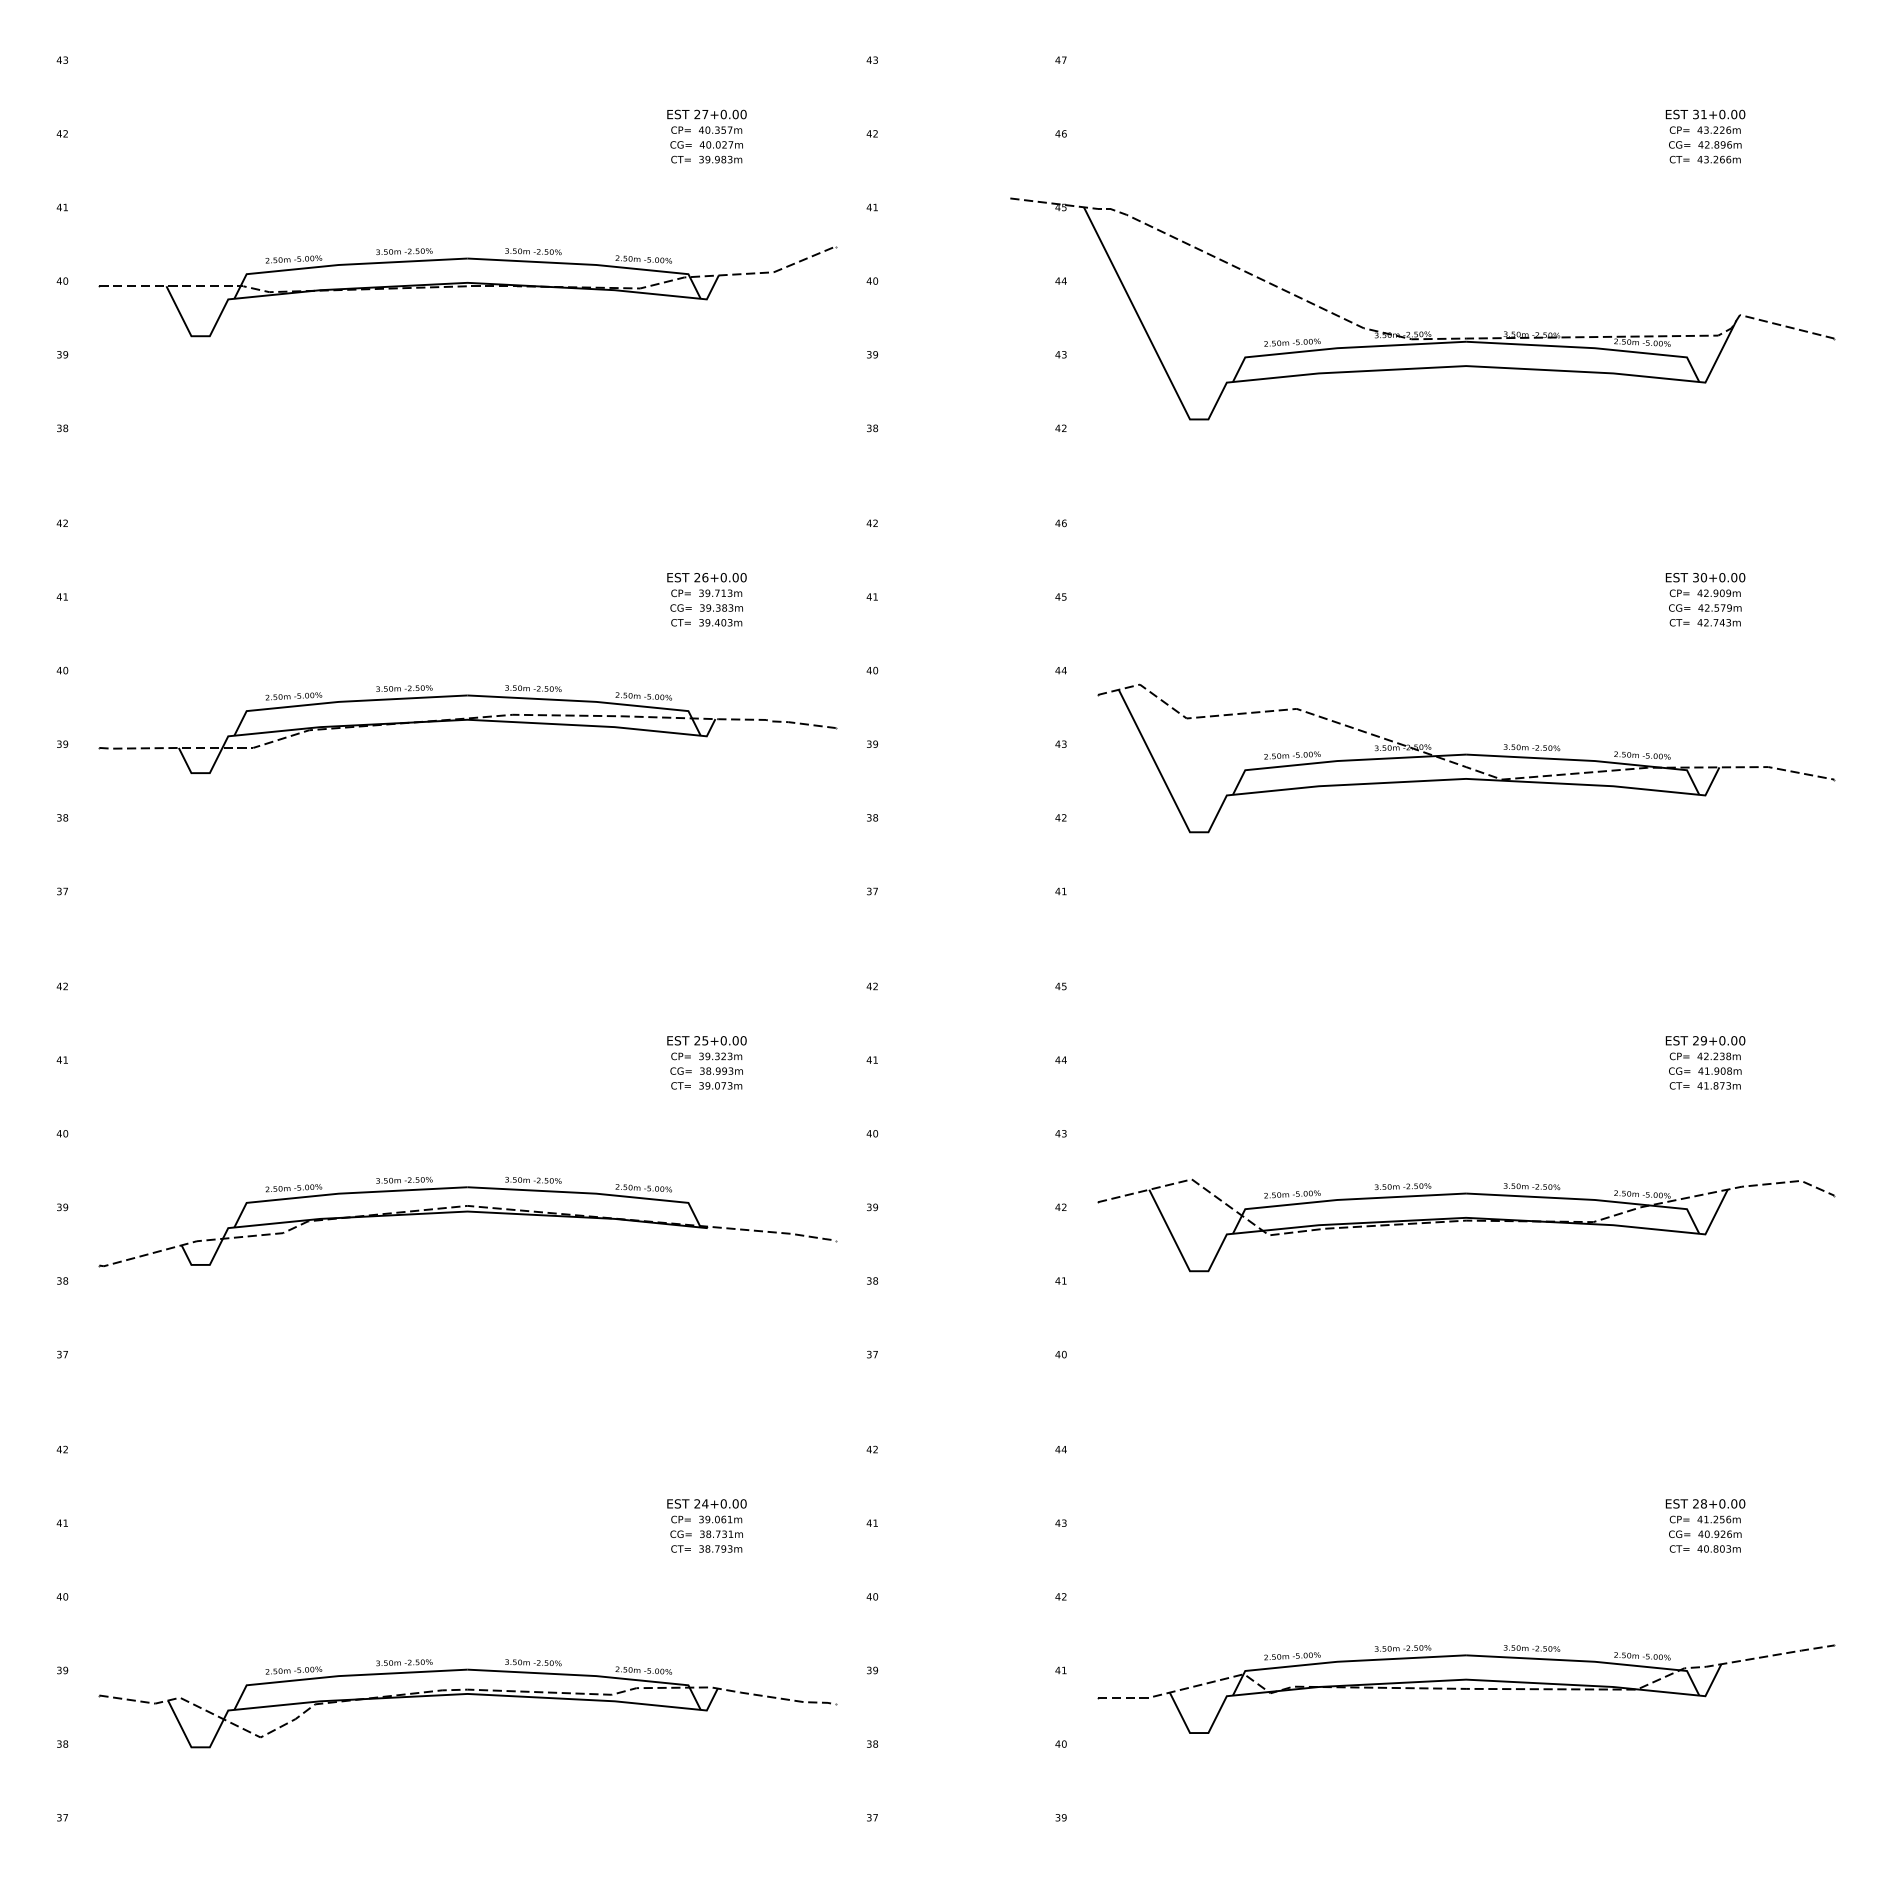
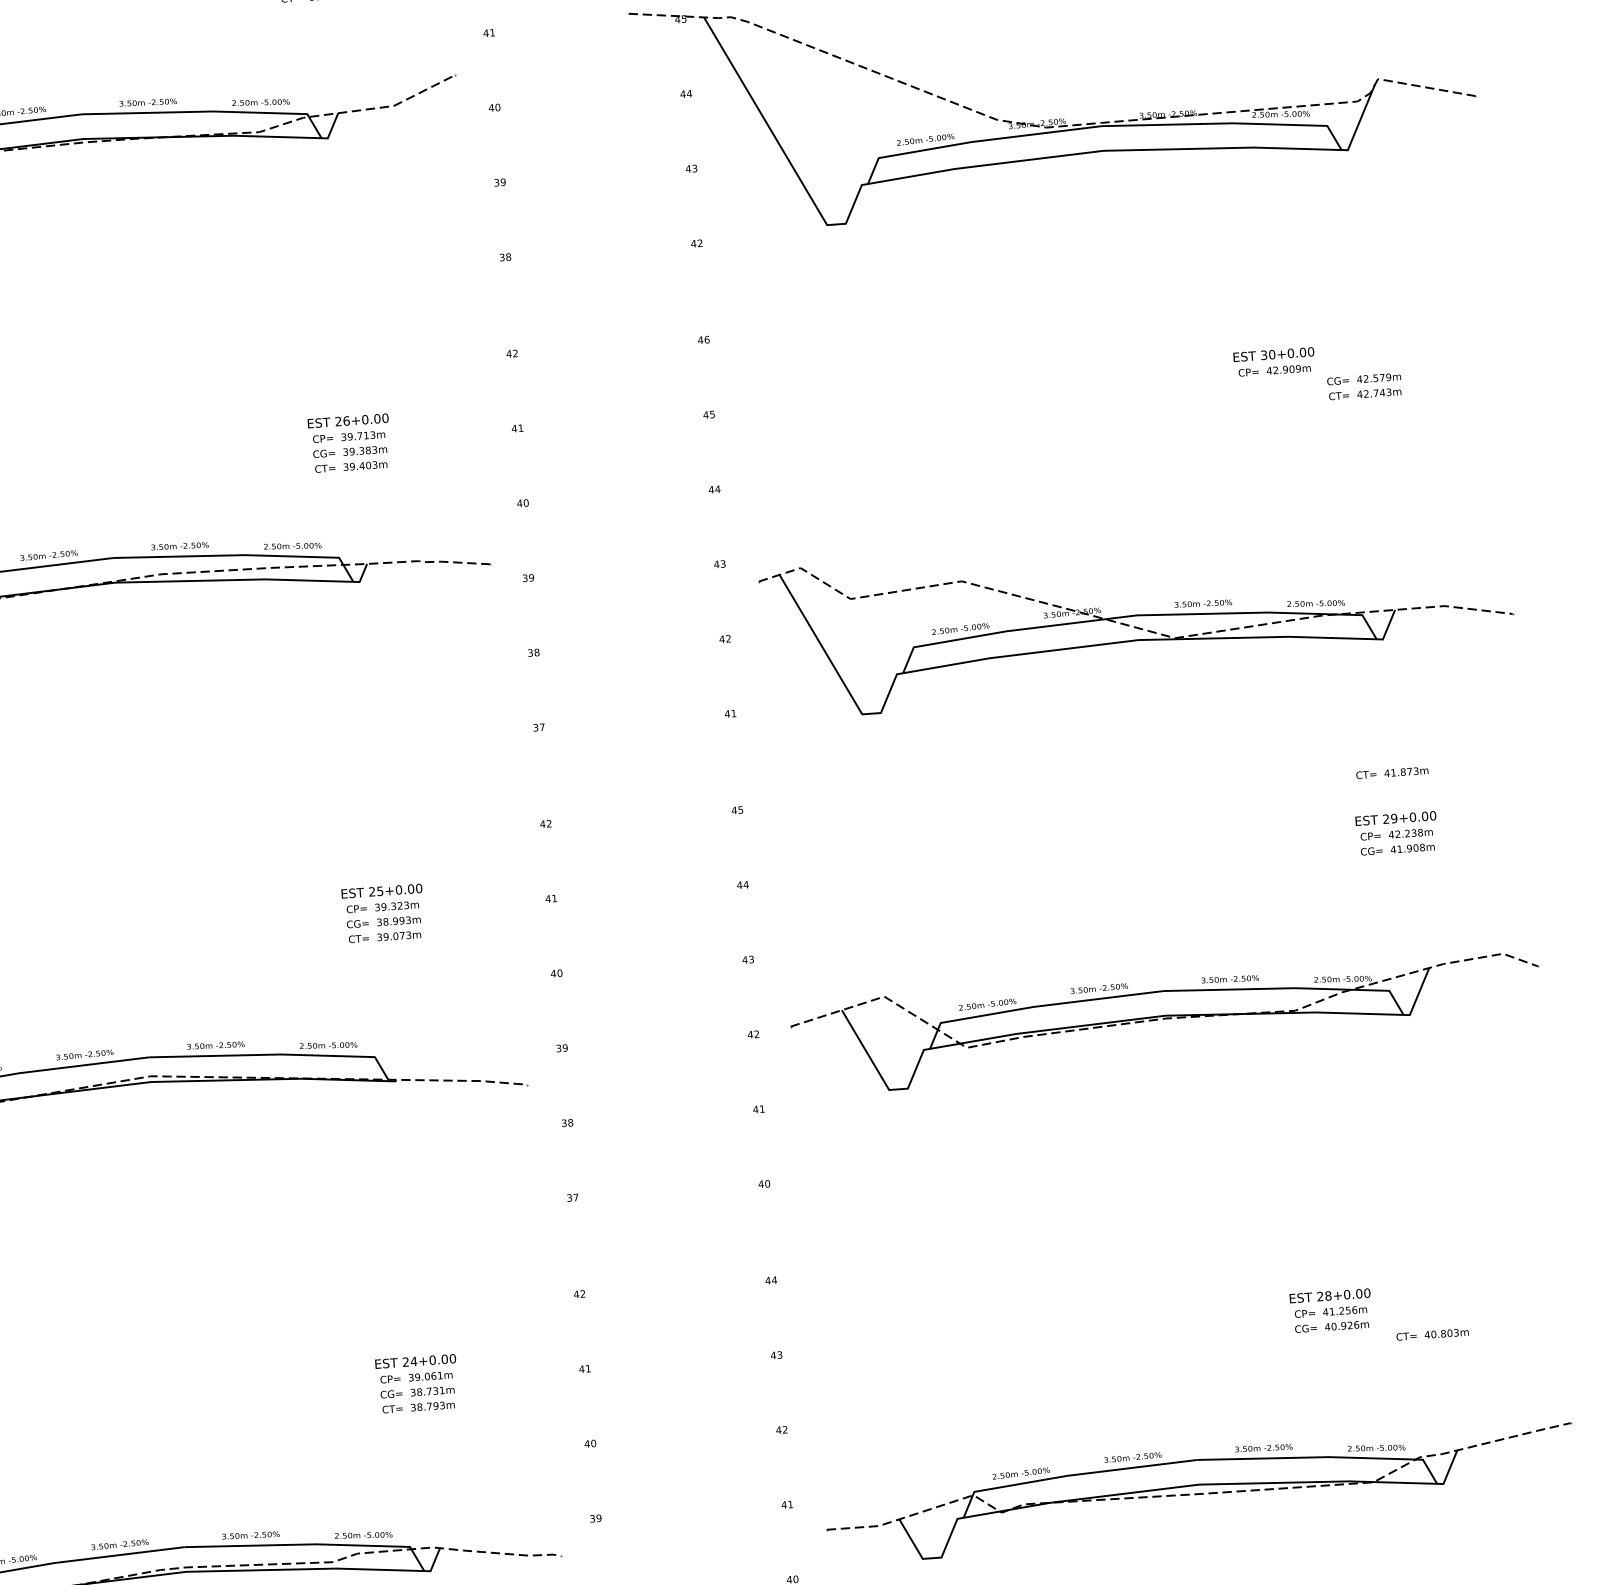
text: (1705, 584) -> (1274, 361), moved
part: (1466, 758) -> (1137, 619), moved
text: (1704, 1085) -> (1391, 772), moved
text: (1705, 1518) -> (1331, 1310), moved

